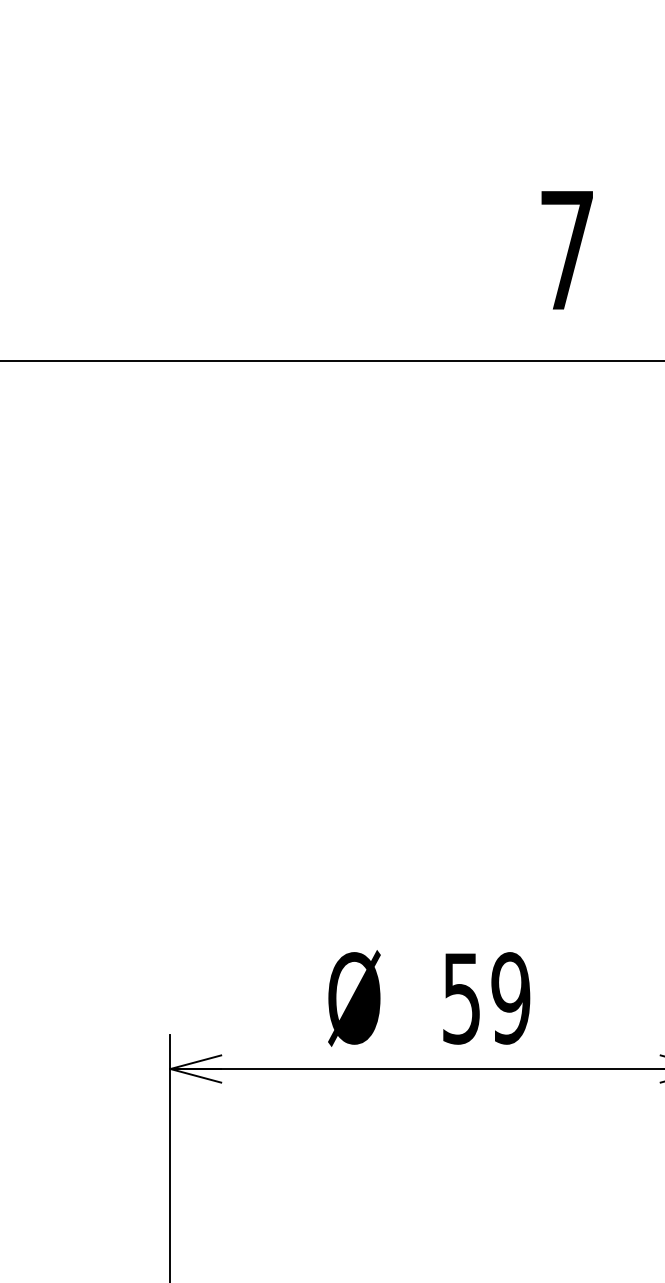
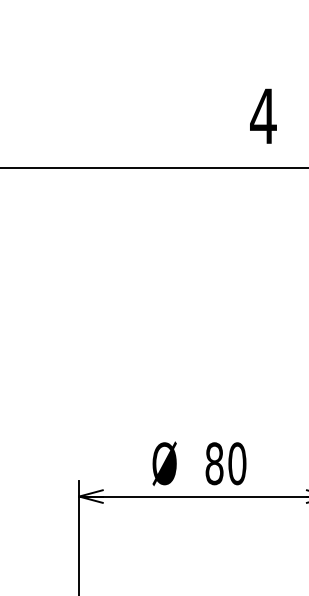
text: (567, 248) -> (263, 115), 7 -> 4
text: (485, 997) -> (225, 463), 59 -> 80

